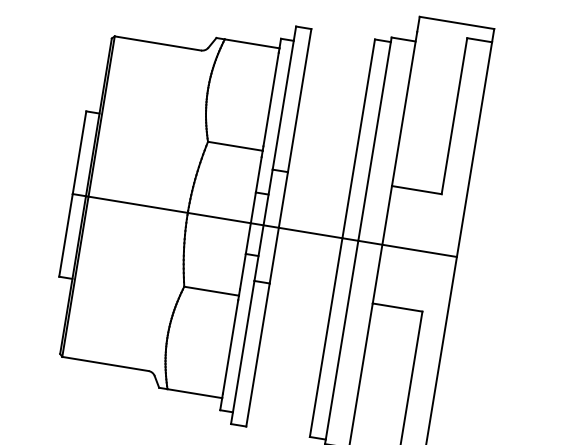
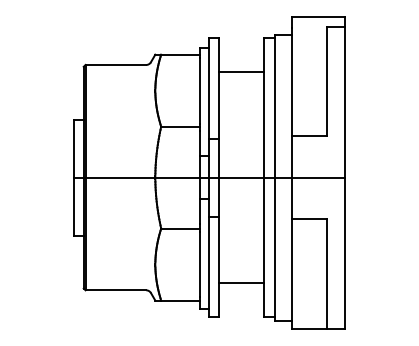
line: (334, 83) -> (241, 72), added
line: (285, 383) -> (241, 283), added

